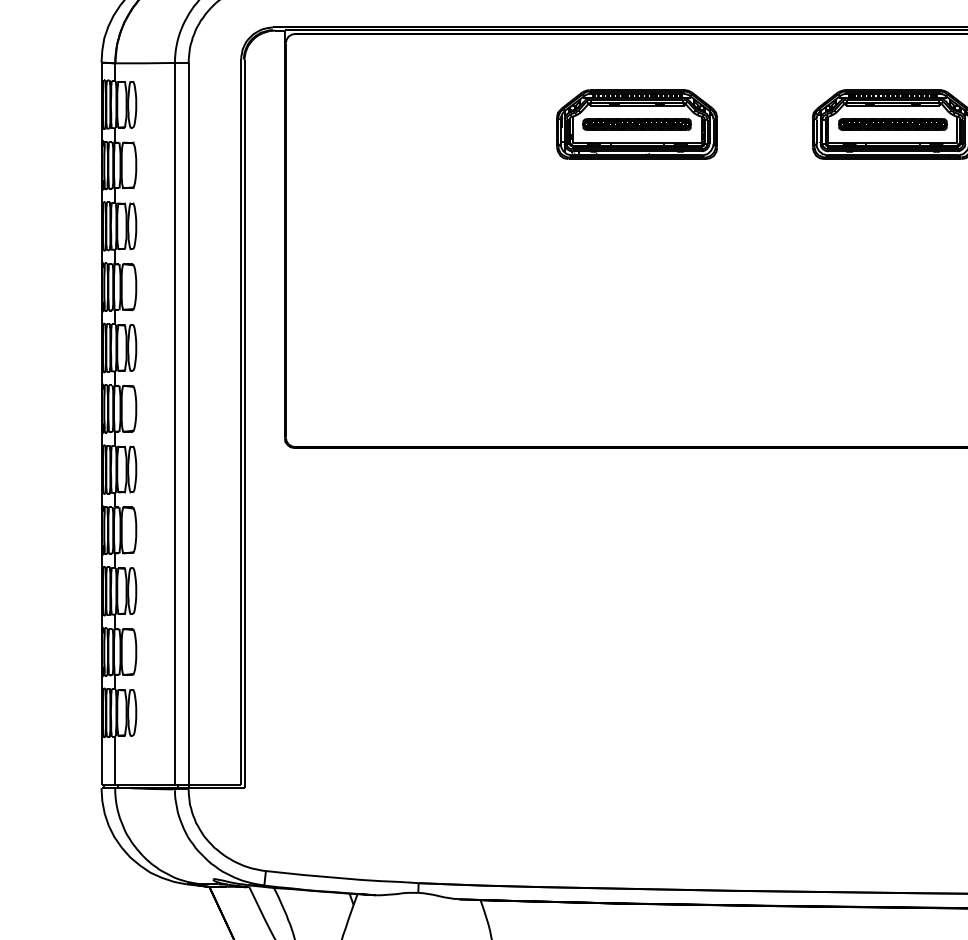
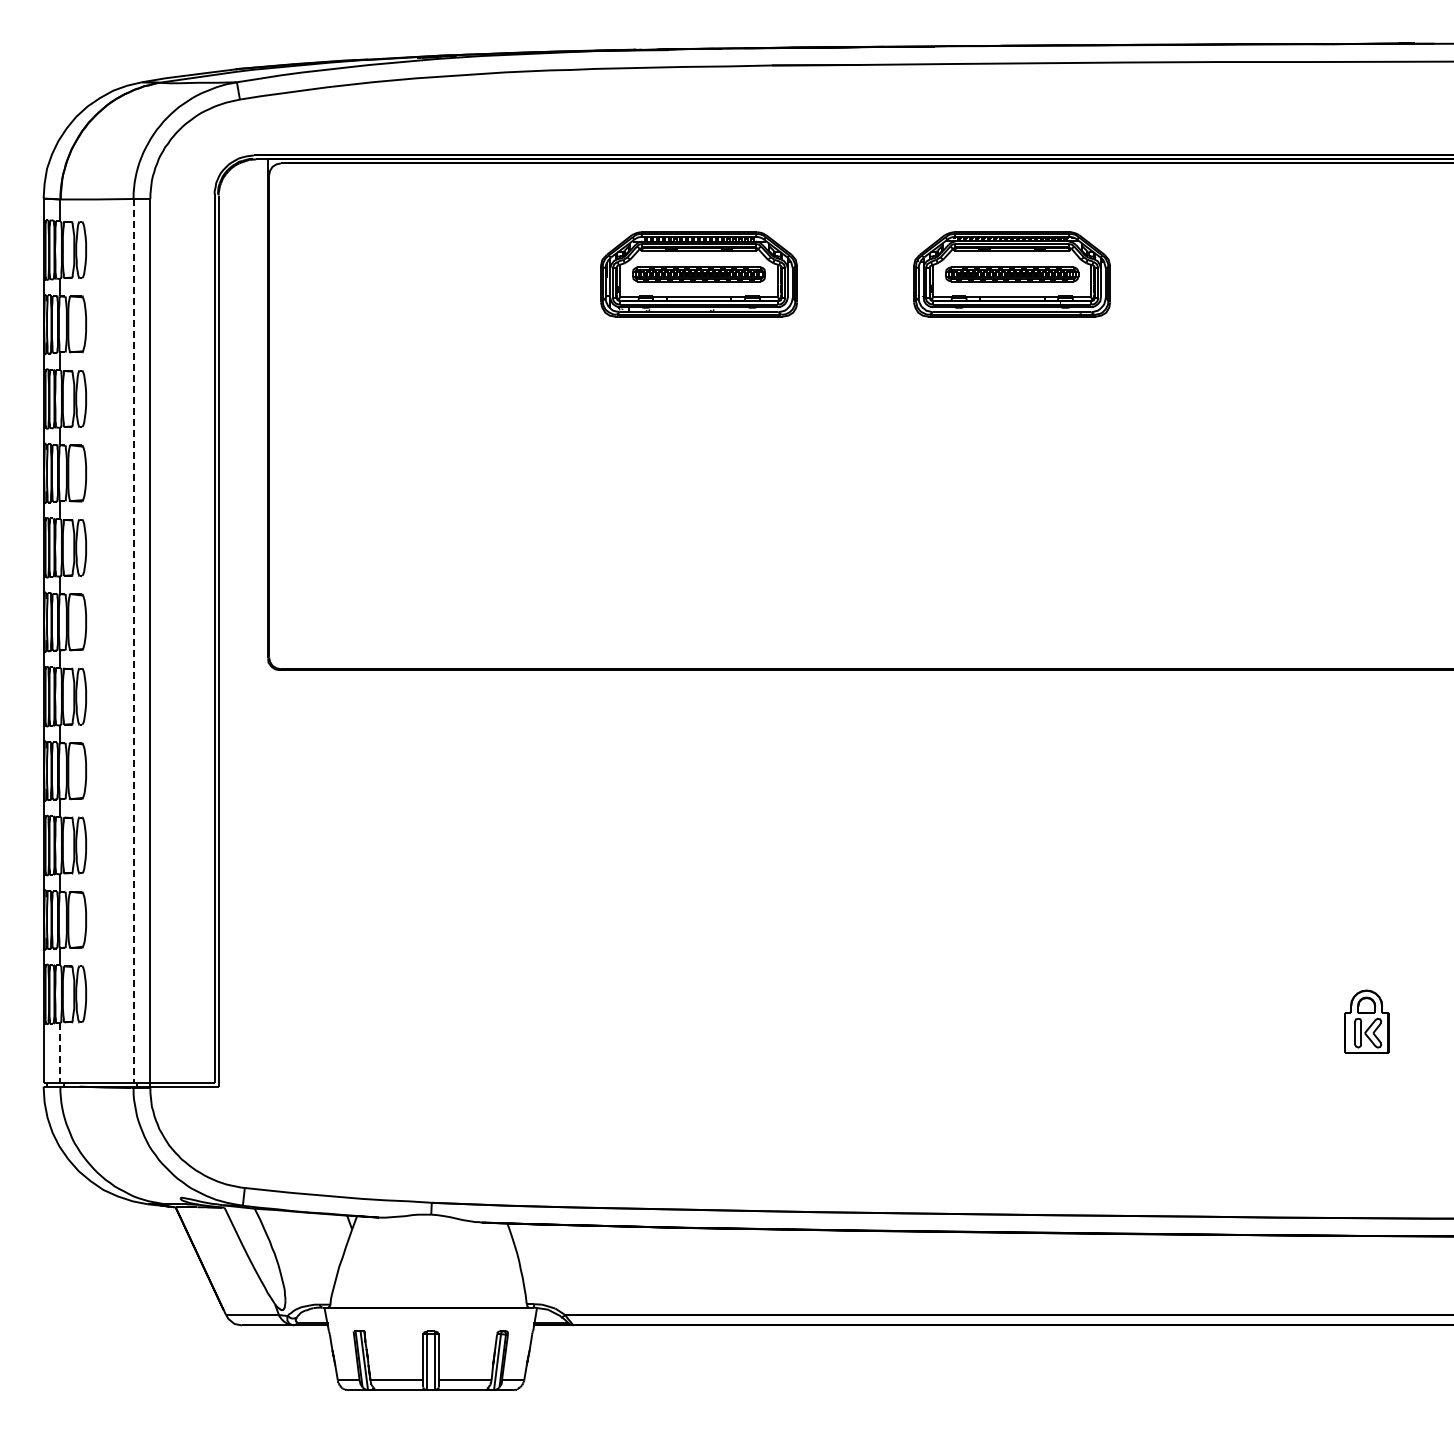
line: (174, 424) -> (133, 641), solid -> dashed
line: (115, 761) -> (60, 1053), solid -> dashed

